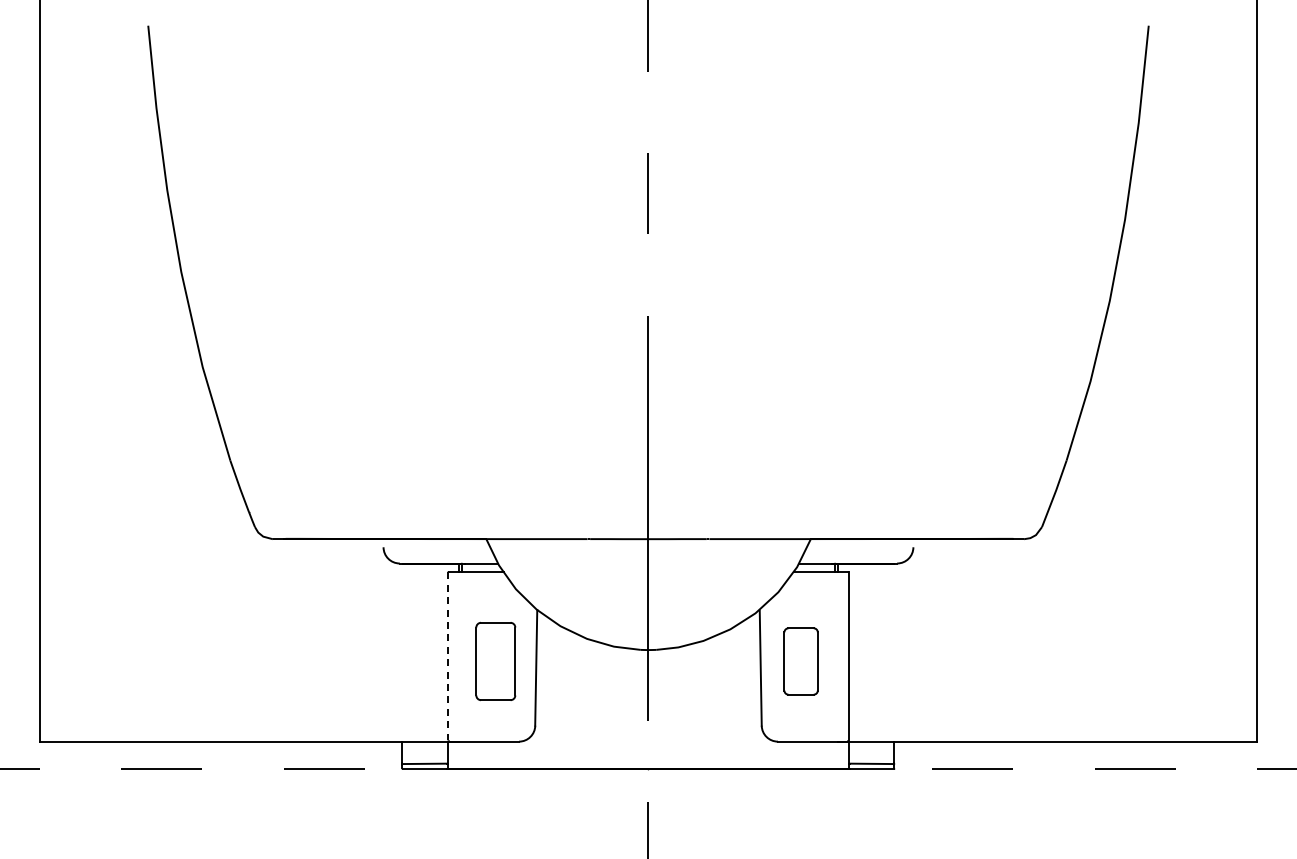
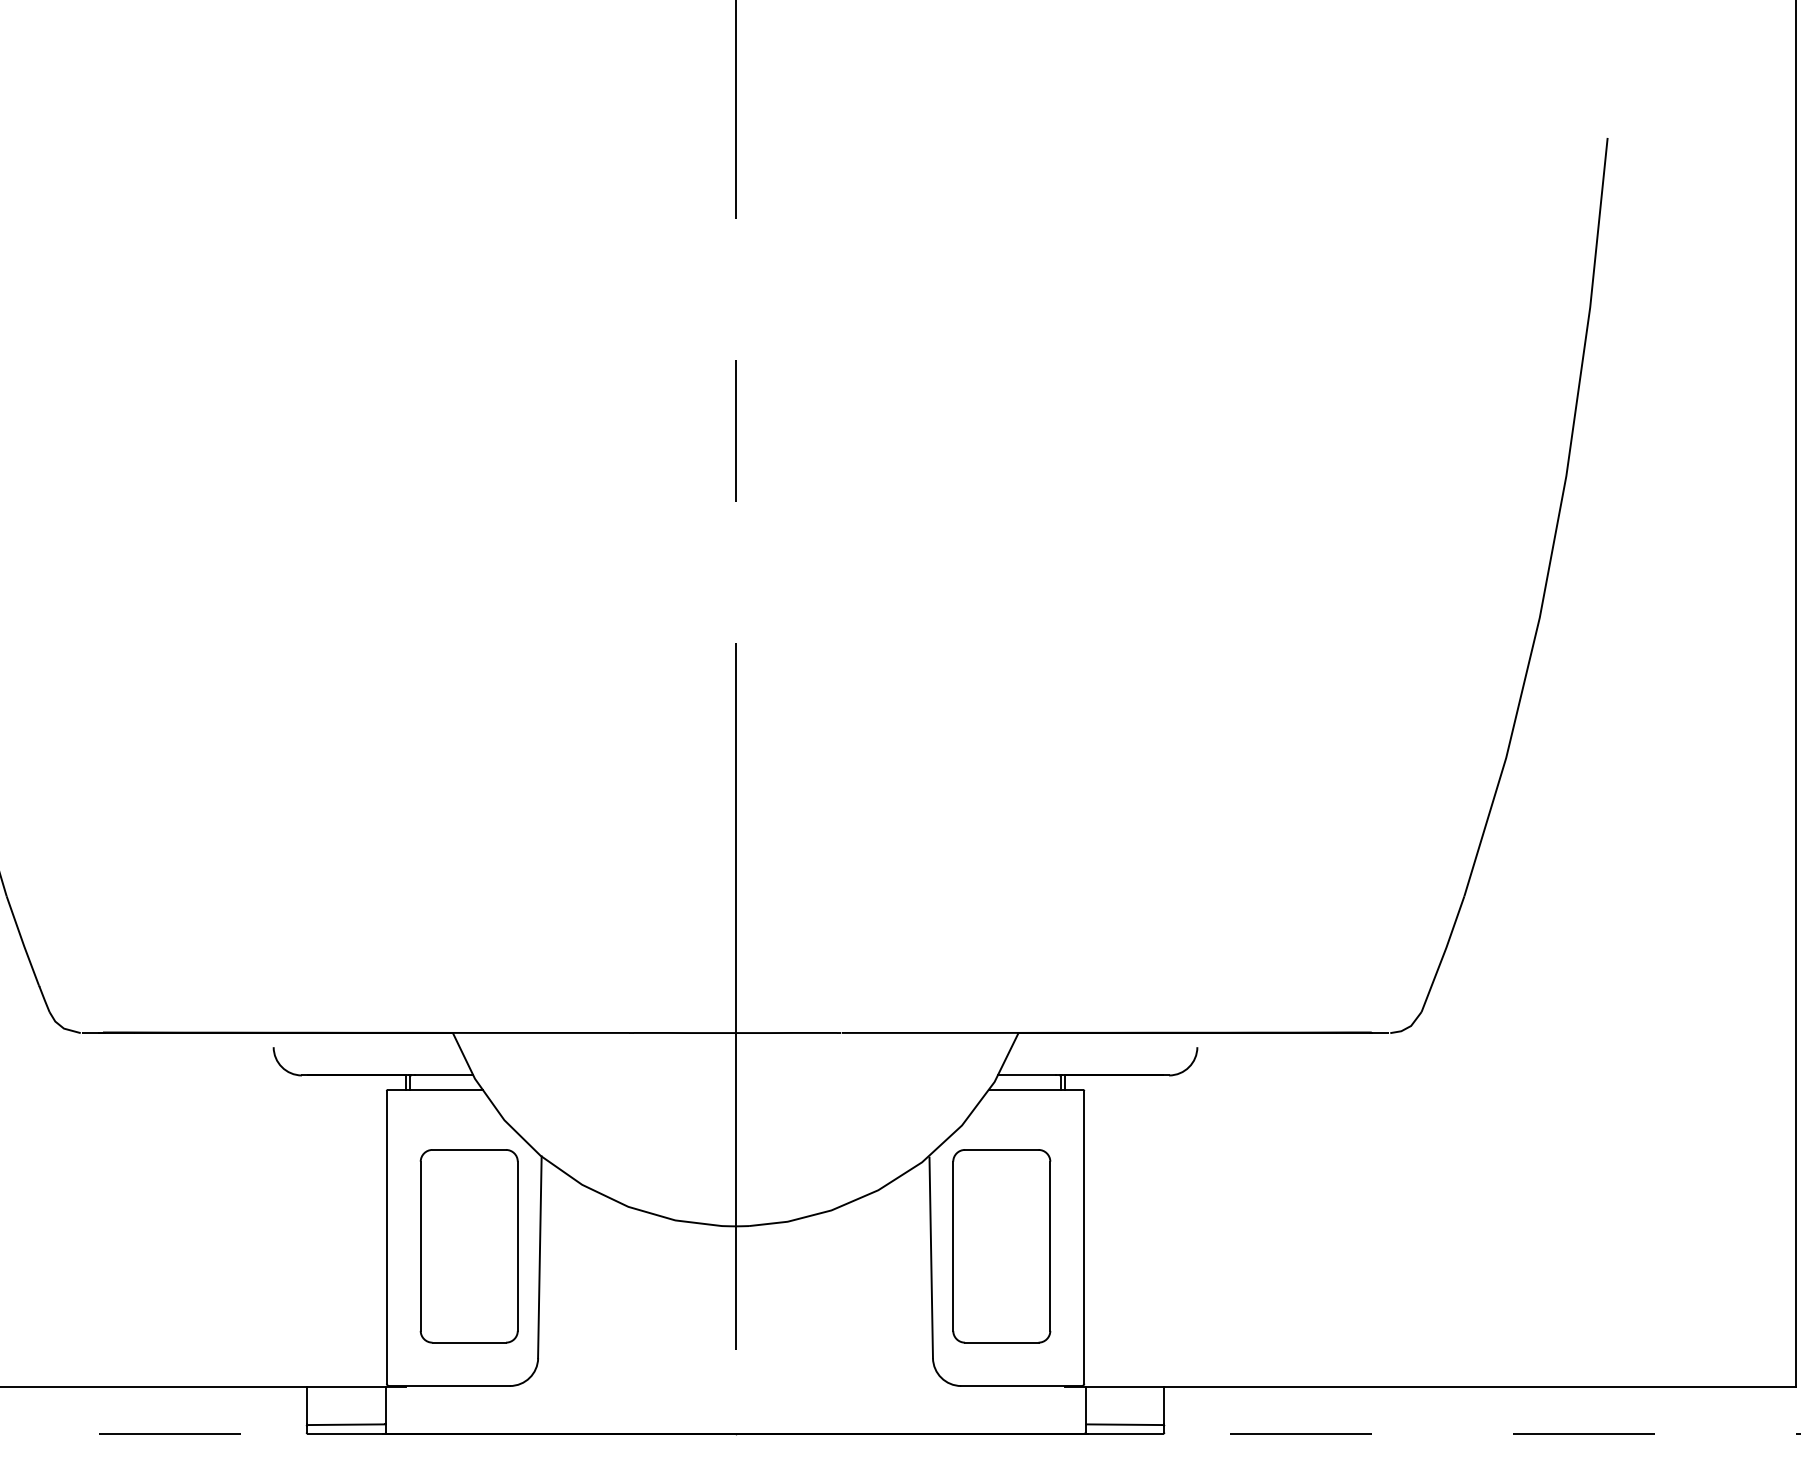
line: (448, 656) -> (386, 1237), dashed -> solid
part: (495, 661) -> (468, 1246), size x1.43
part: (800, 661) -> (1000, 1246), size x1.67

